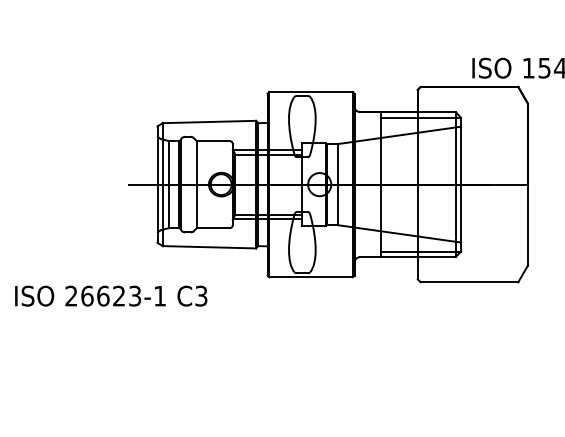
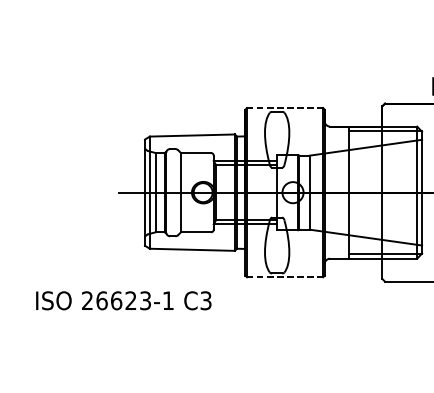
line: (311, 91) -> (285, 107), solid -> dashed
line: (311, 277) -> (285, 277), solid -> dashed
text: (111, 295) -> (124, 300), moved

